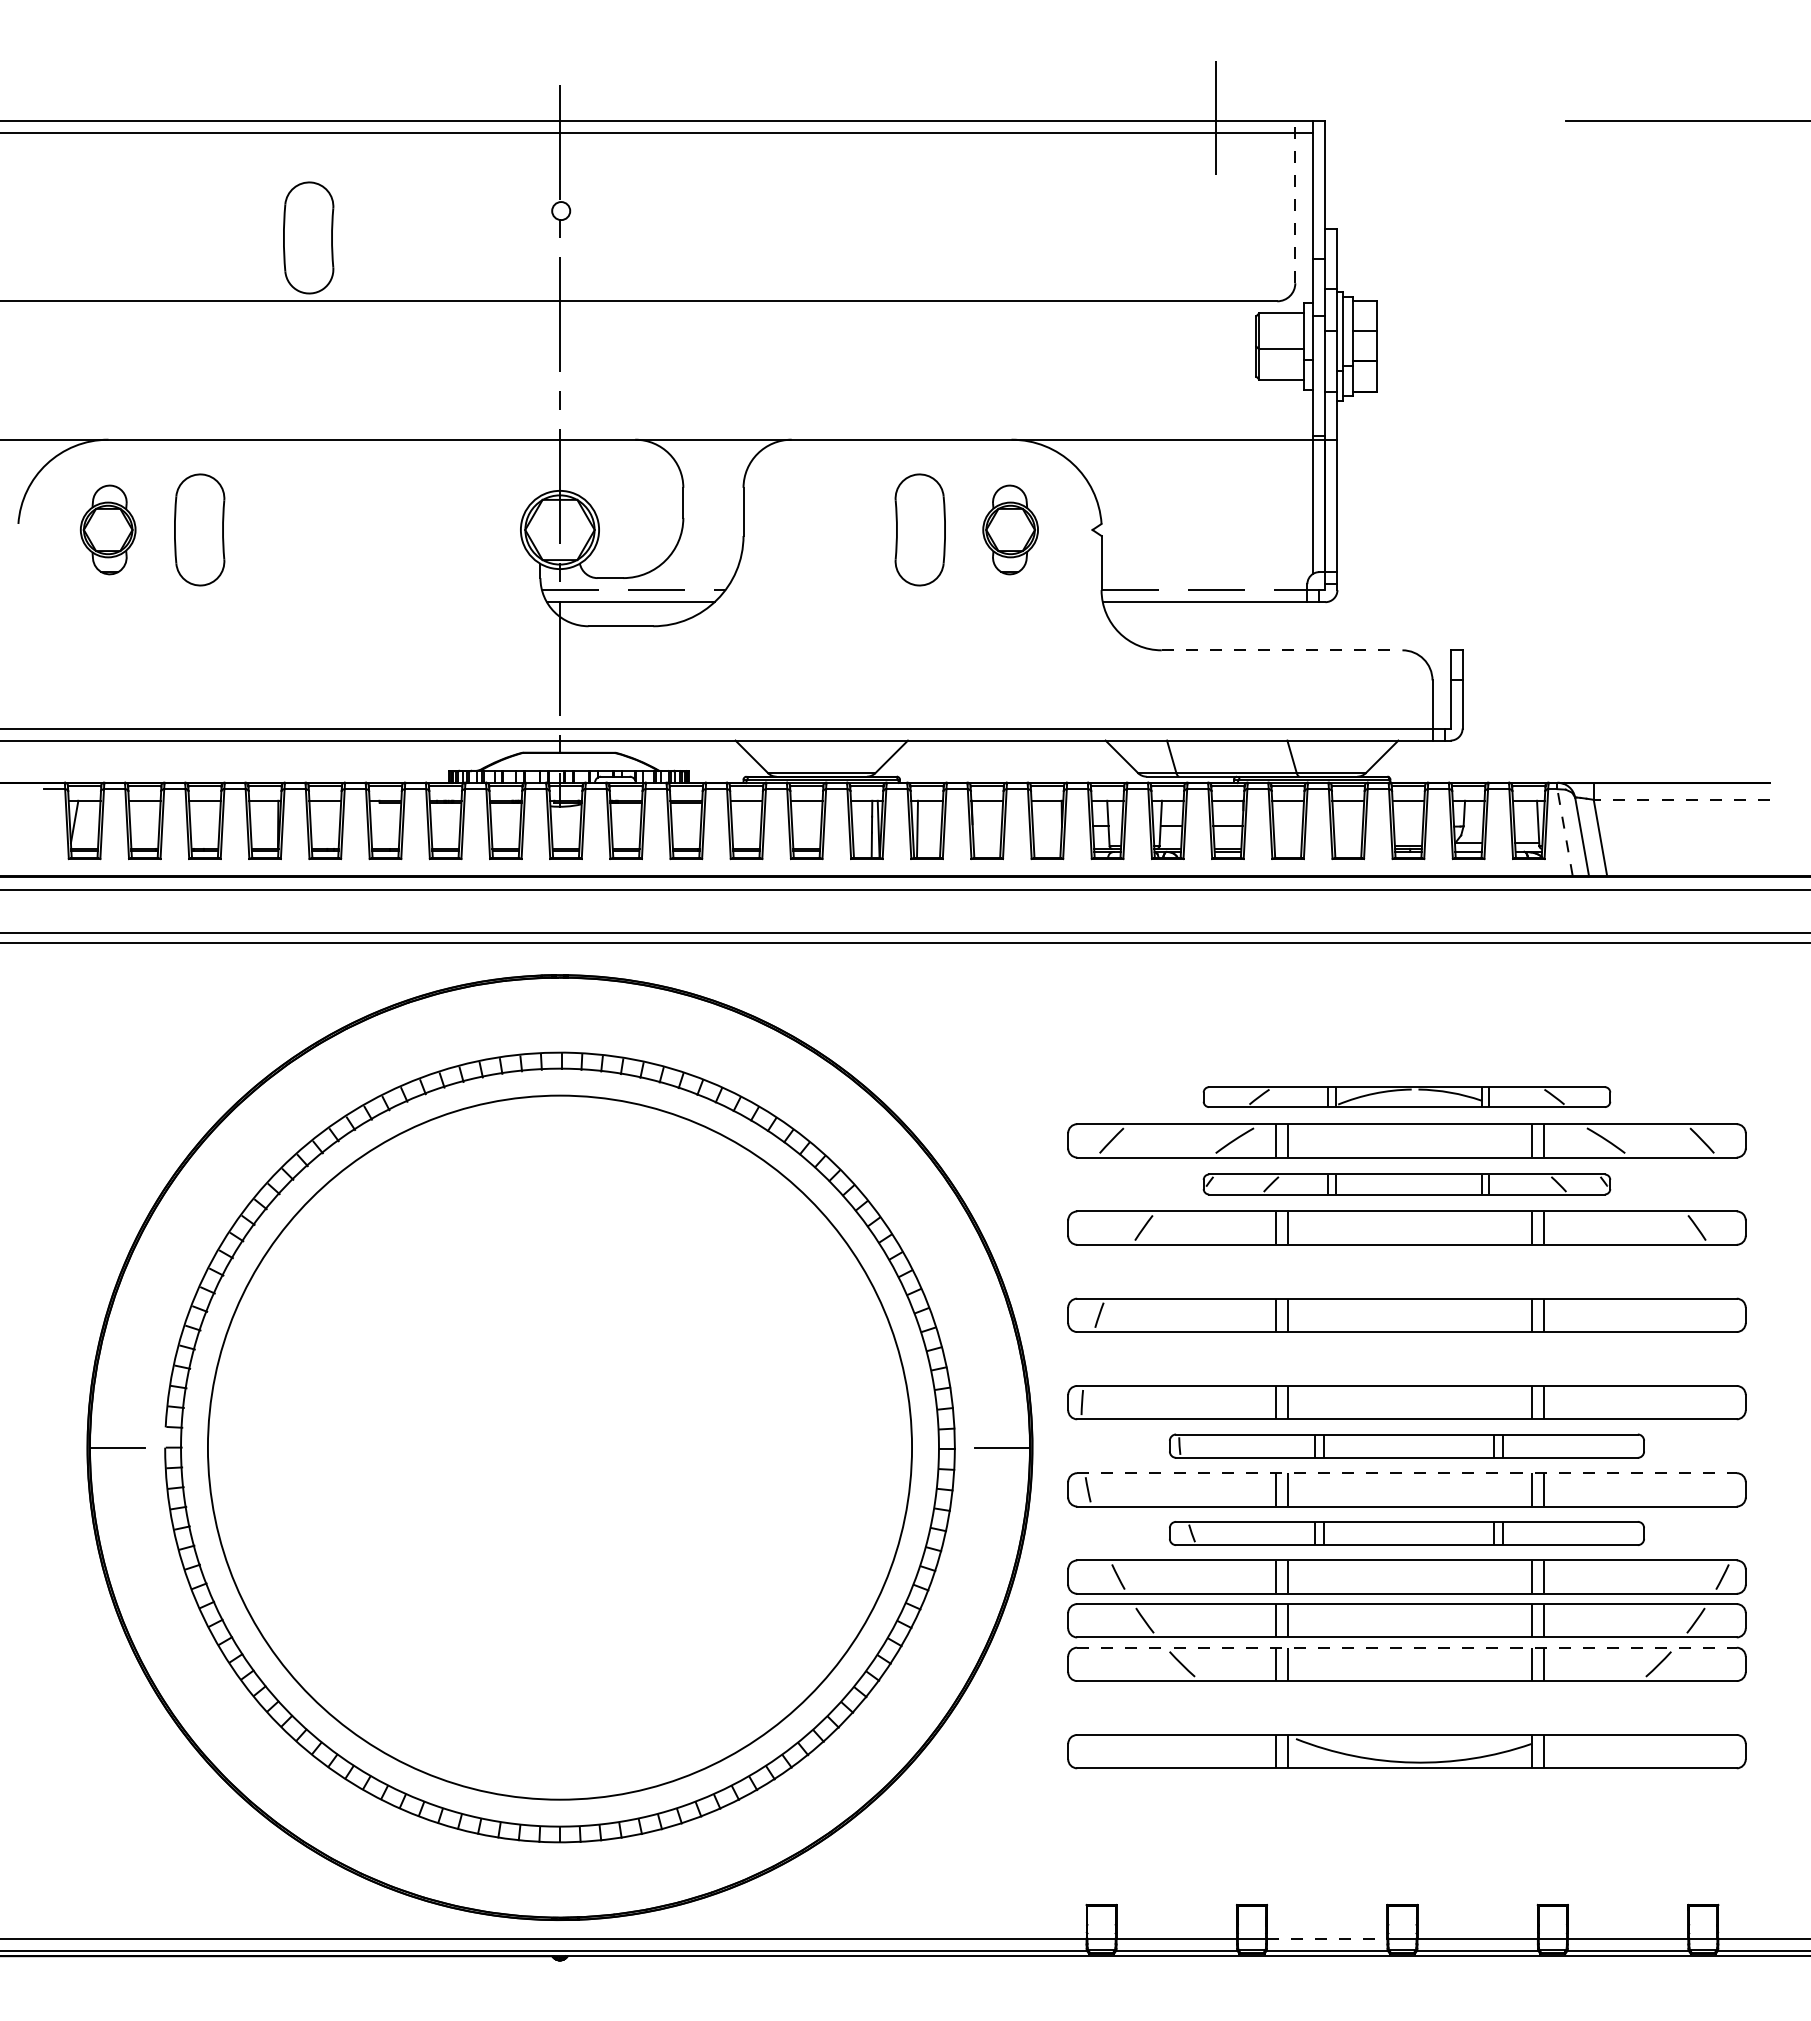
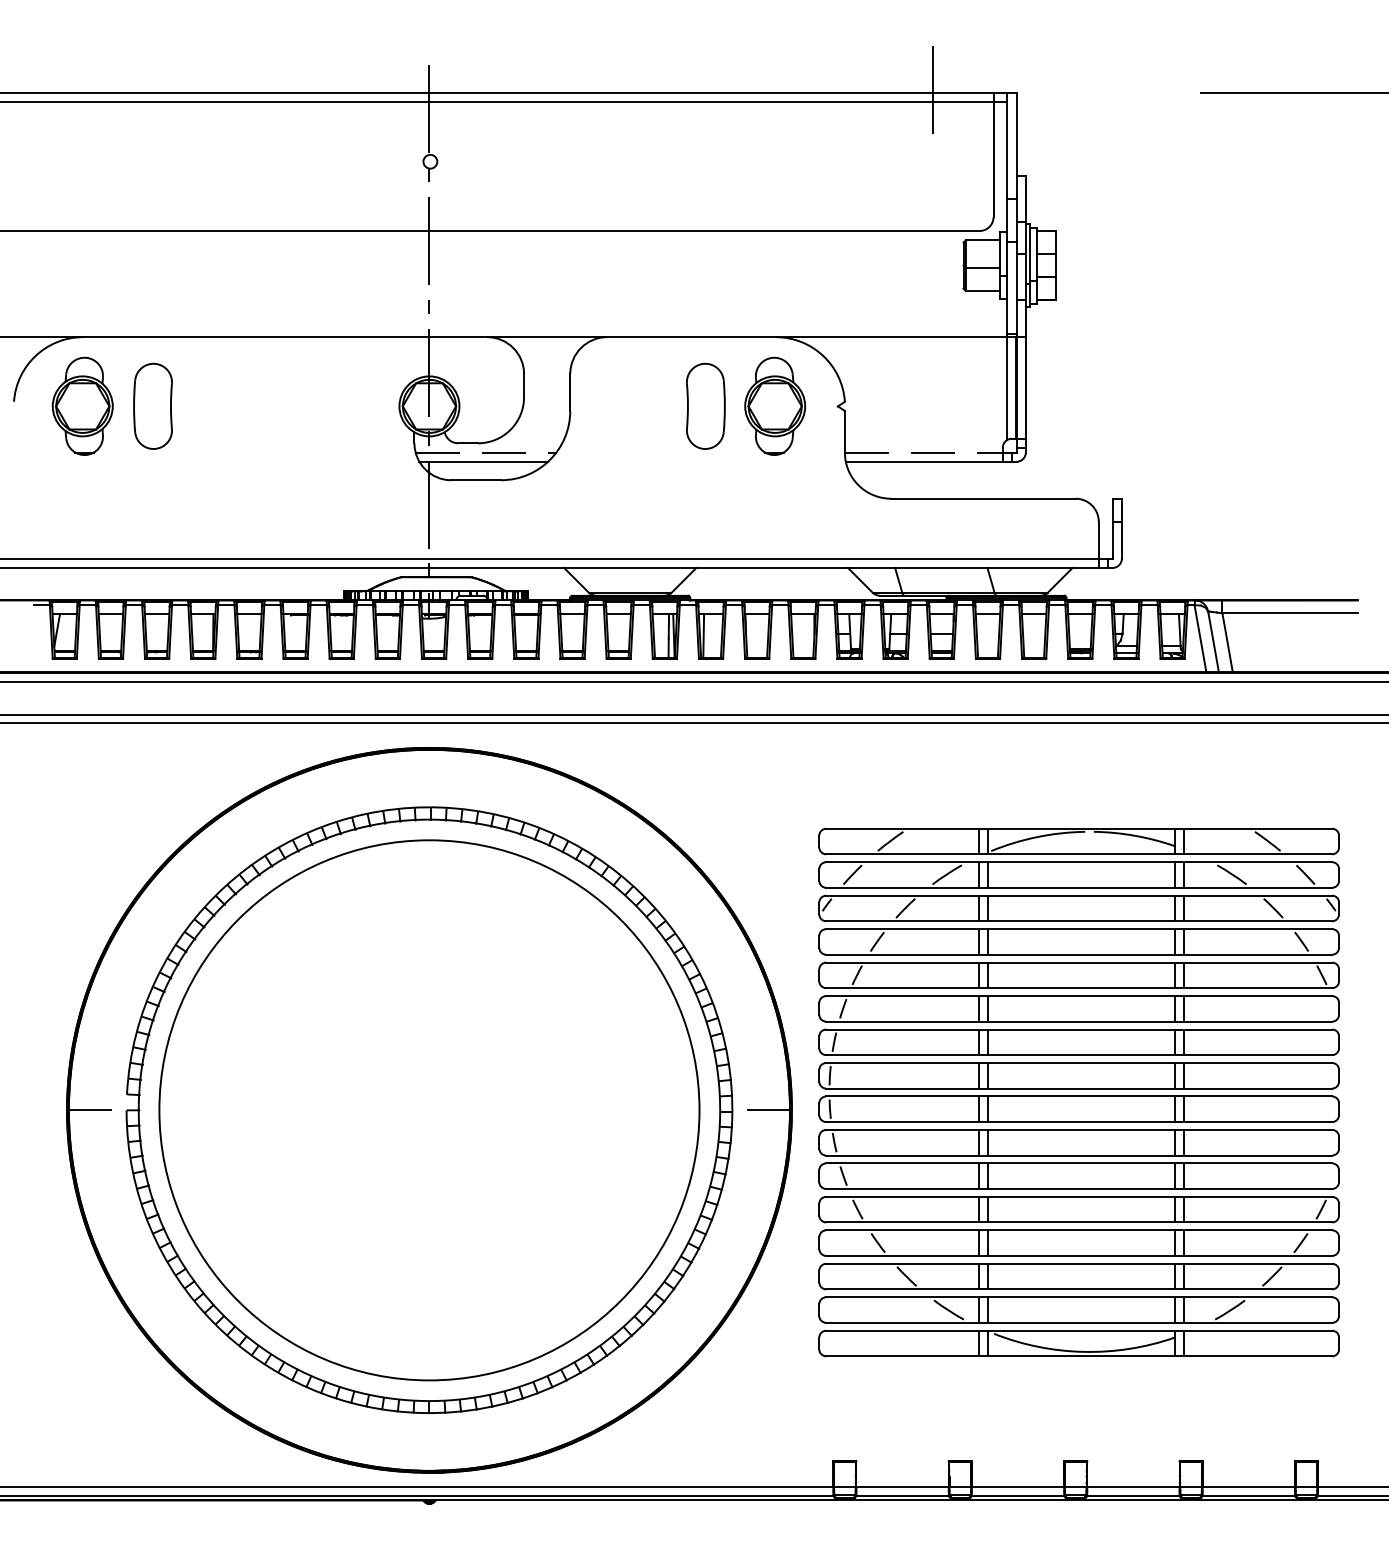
line: (1295, 201) -> (993, 154), dashed -> solid
part: (308, 237) -> (236, 182), removed
part: (108, 529) -> (83, 406), size x1.43
part: (1010, 529) -> (775, 406), size x1.43
line: (1282, 650) -> (983, 498), dashed -> solid
line: (1681, 799) -> (1289, 613), dashed -> solid
line: (1564, 832) -> (1200, 638), dashed -> solid
part: (1406, 1096) -> (1078, 840), size x1.67
part: (1406, 1184) -> (1078, 908), size x1.67
part: (1406, 1271) -> (1078, 975), added
part: (1406, 1358) -> (1078, 1041), added
part: (1406, 1445) -> (1078, 1108), size x1.43
line: (1406, 1473) -> (1078, 1130), dashed -> solid
part: (1406, 1533) -> (1078, 1176), size x1.43
line: (1406, 1647) -> (1078, 1263), dashed -> solid
part: (1406, 1707) -> (1078, 1309), added
line: (1327, 1938) -> (1018, 1486), dashed -> solid

